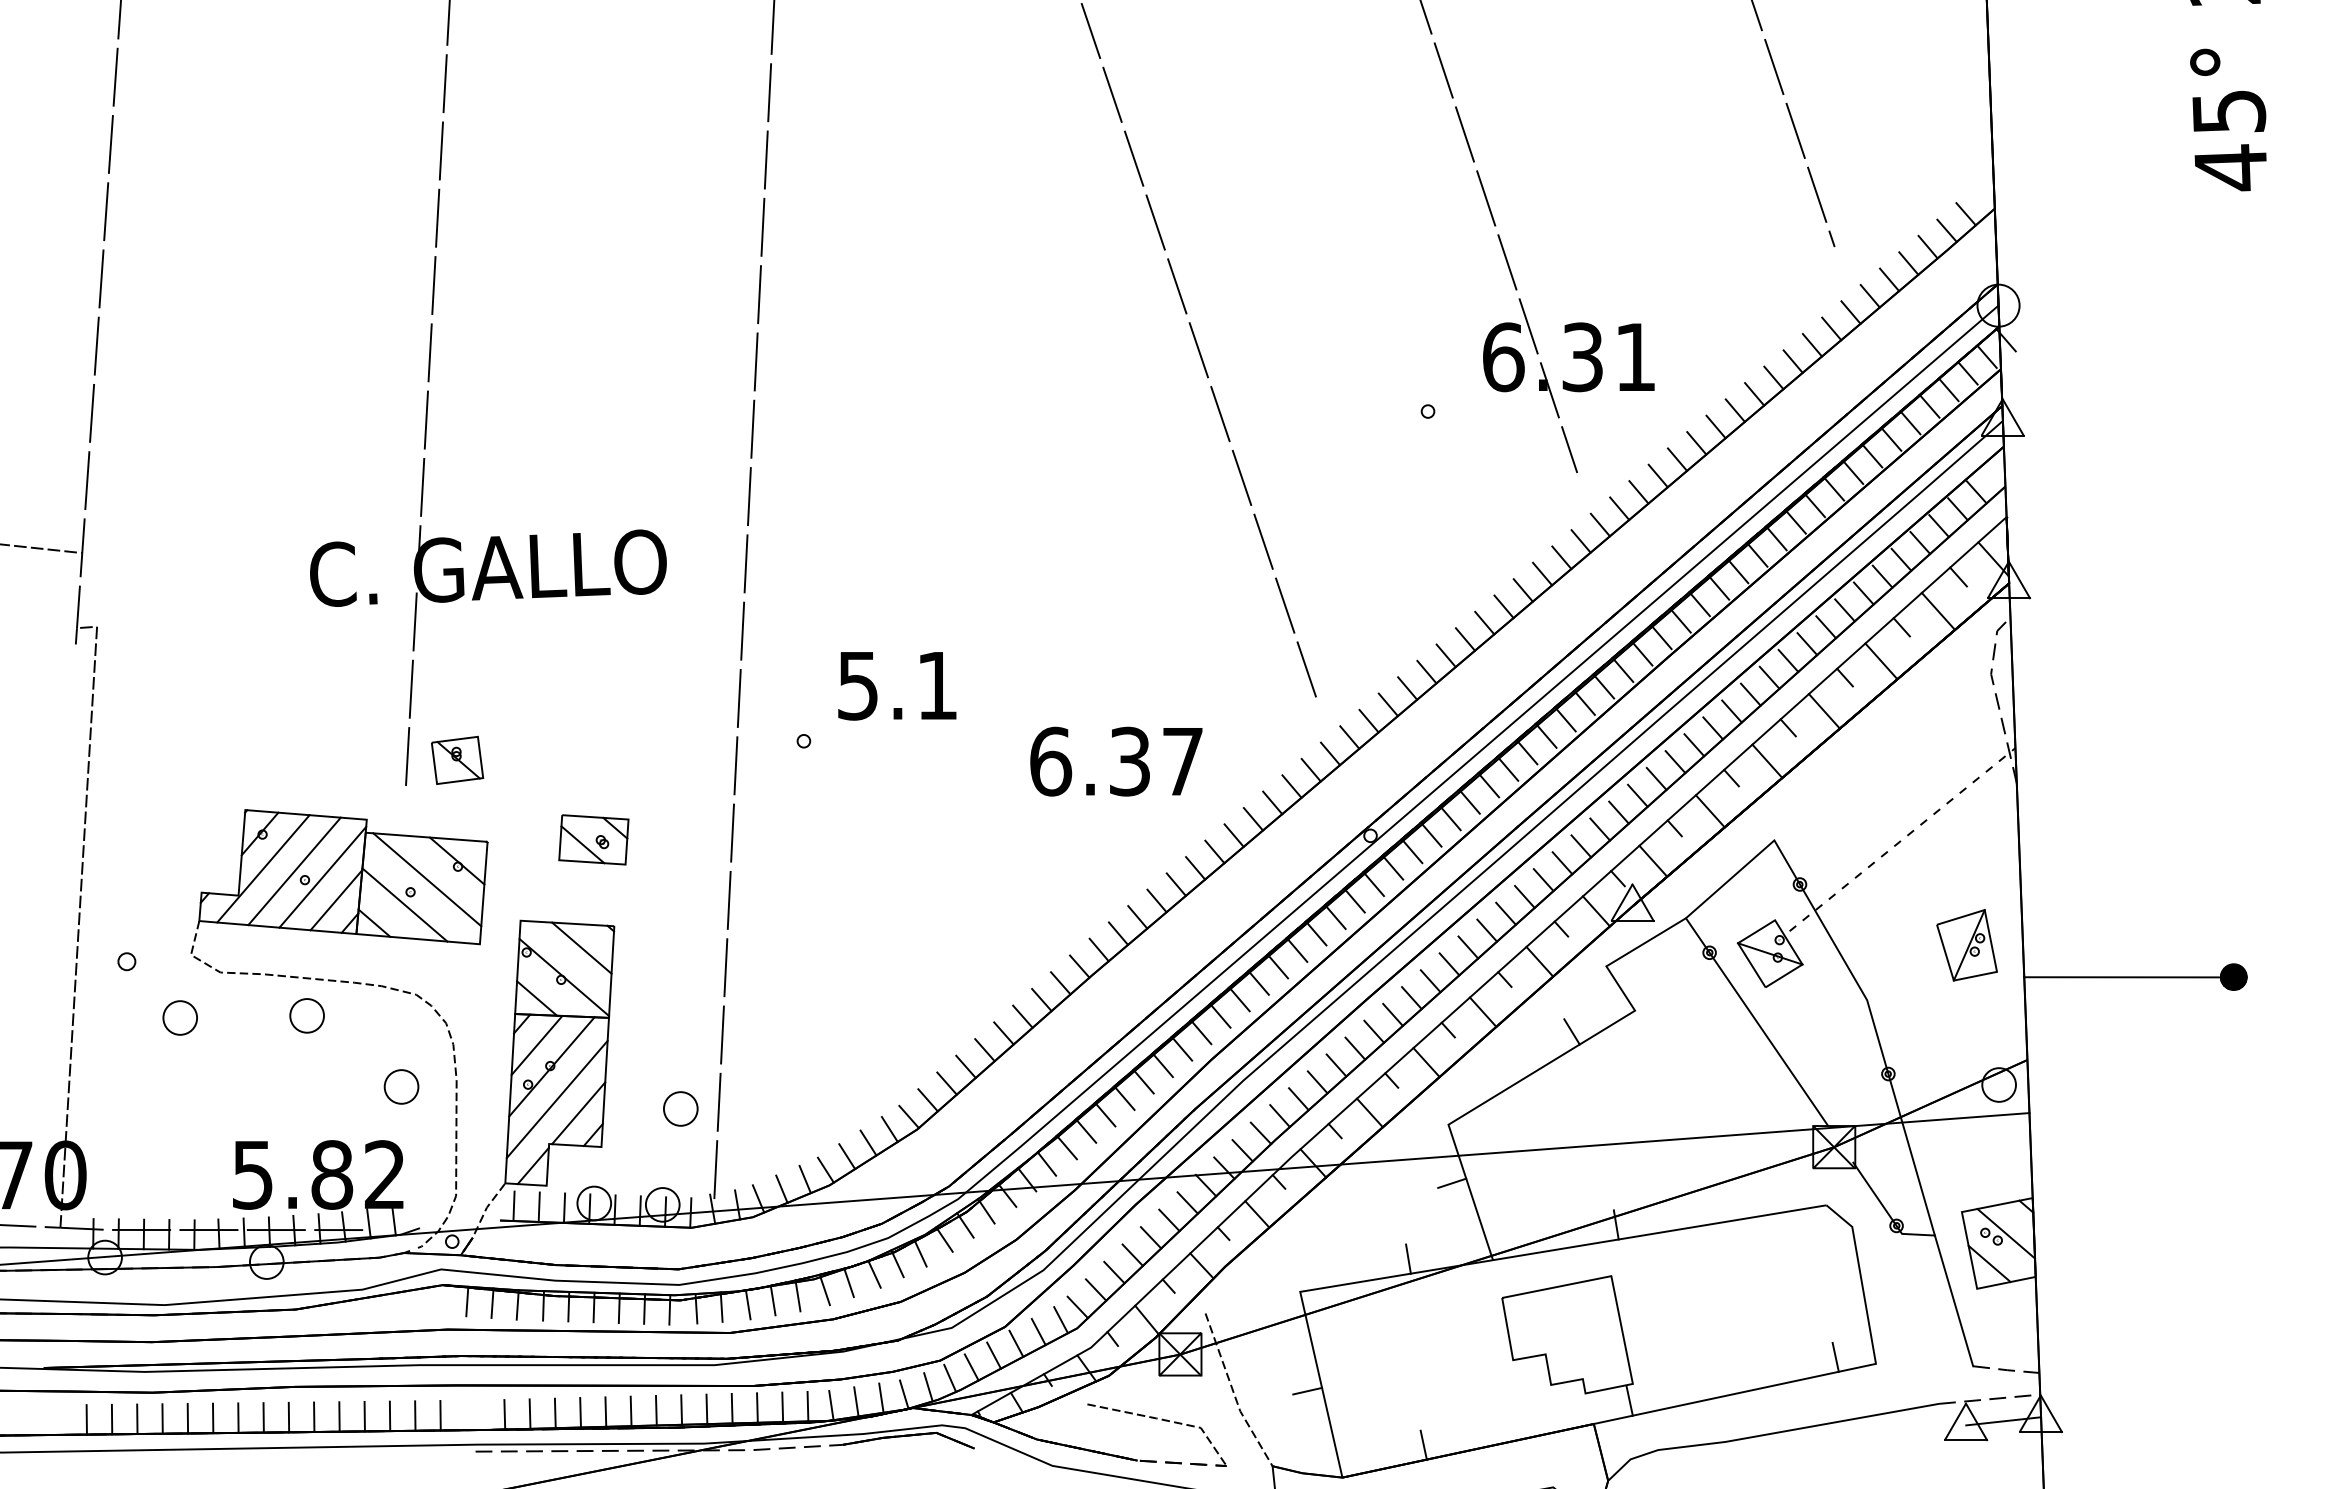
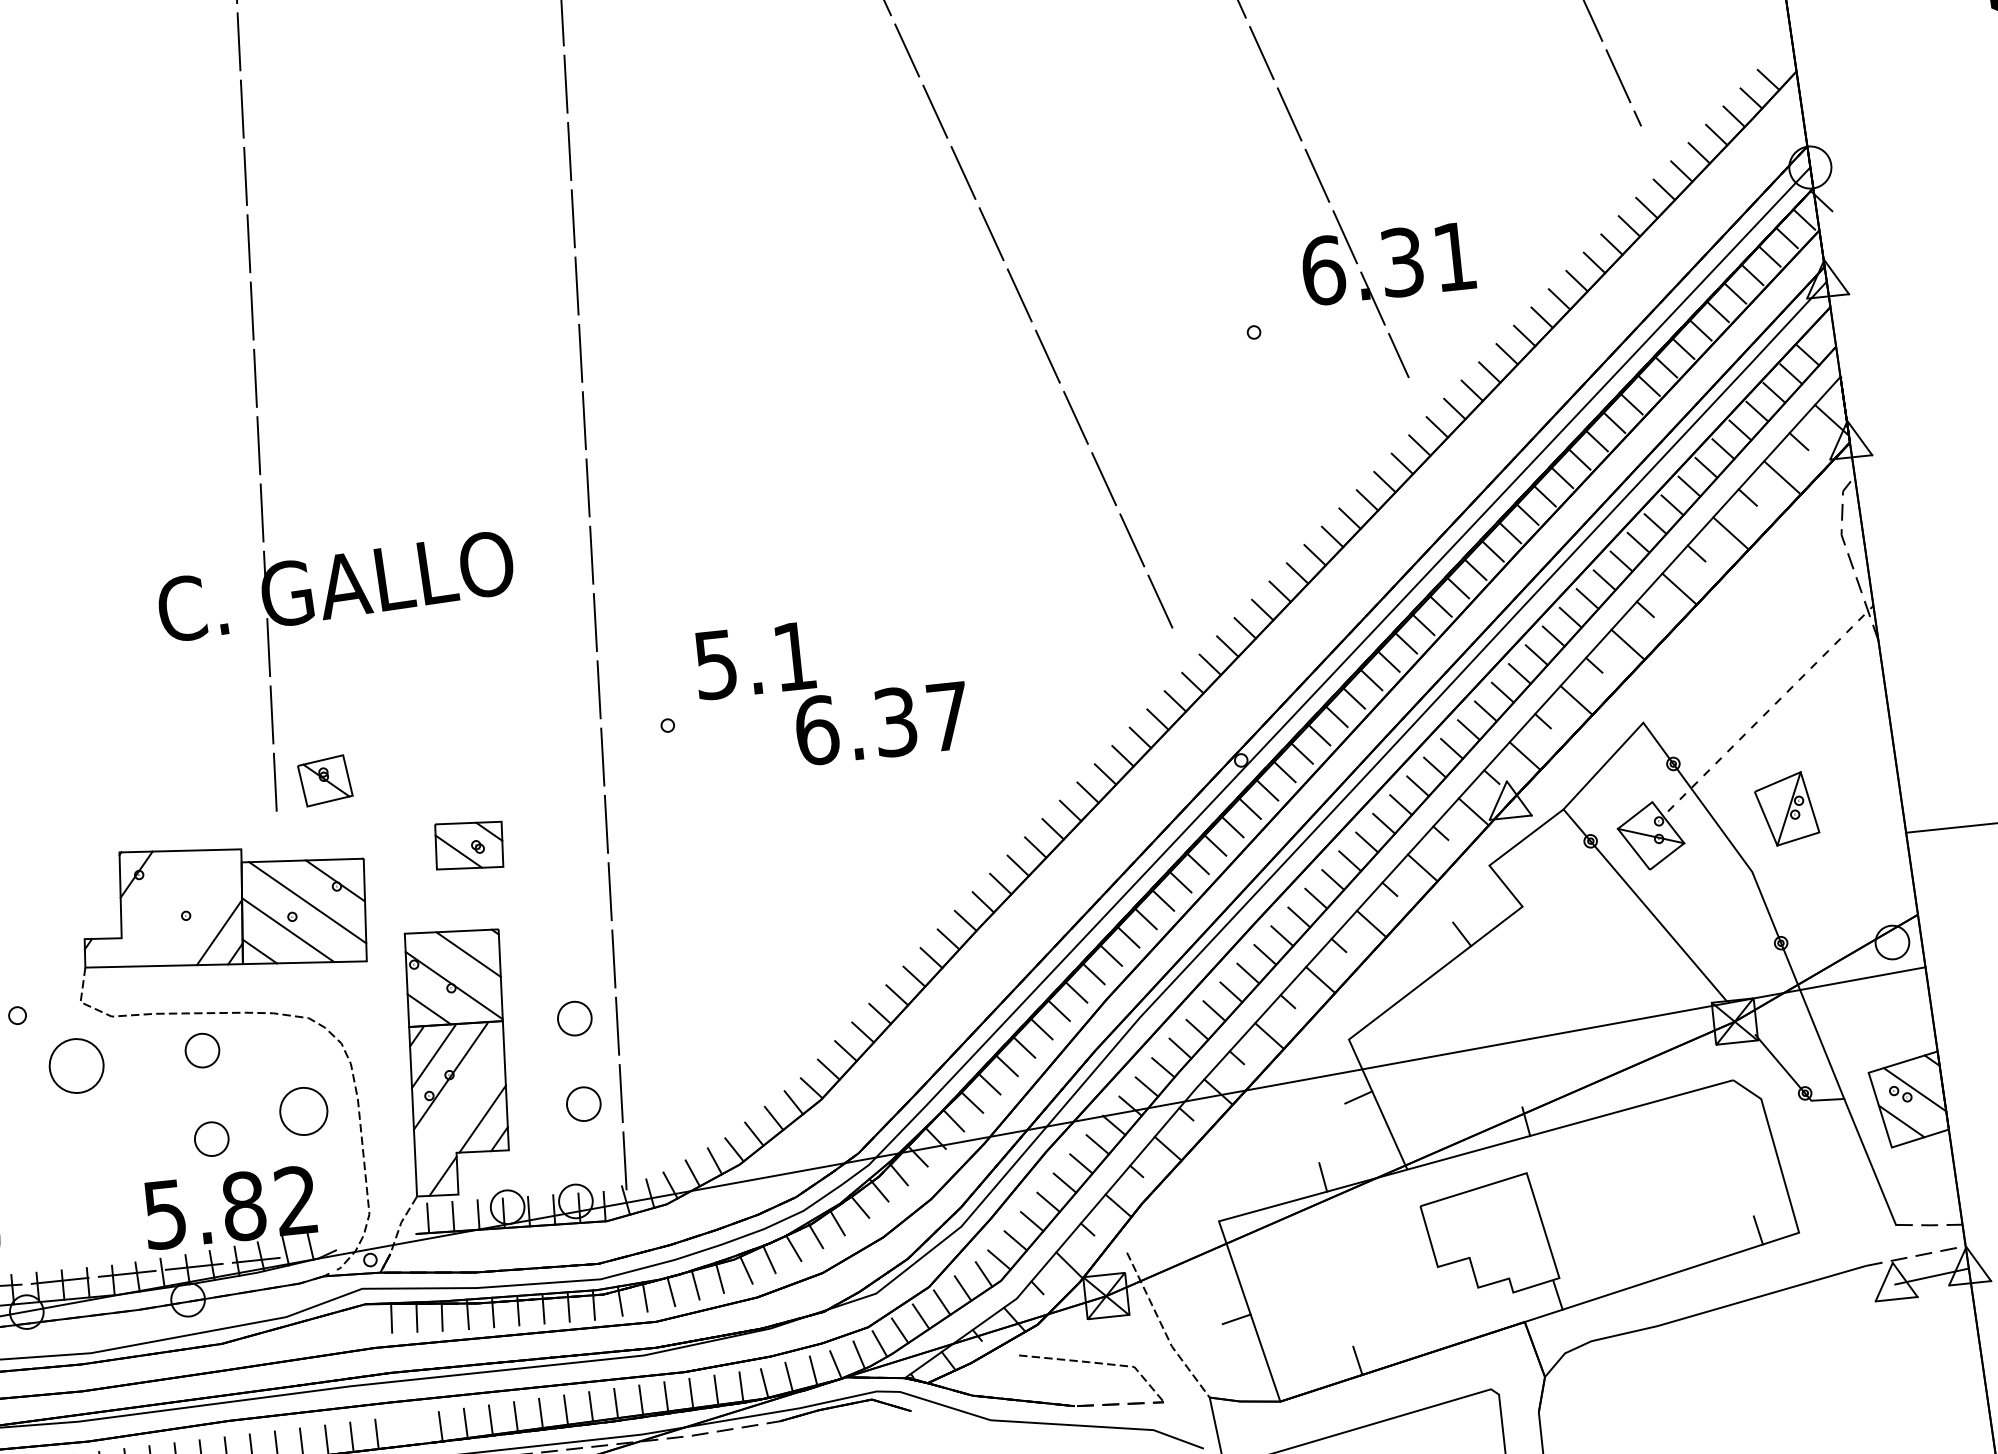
text: (1116, 761) -> (882, 723), moved
line: (263, 868) -> (143, 908), removed
line: (294, 871) -> (174, 908), removed
line: (322, 876) -> (203, 910), removed
part: (1966, 945) -> (1786, 809), moved
part: (179, 1017) -> (75, 1065), size x1.6
part: (680, 1022) -> (574, 1018), added
part: (401, 1086) -> (303, 1111), size x1.4
line: (556, 1099) -> (459, 1107), removed
part: (306, 1104) -> (211, 1138), added

